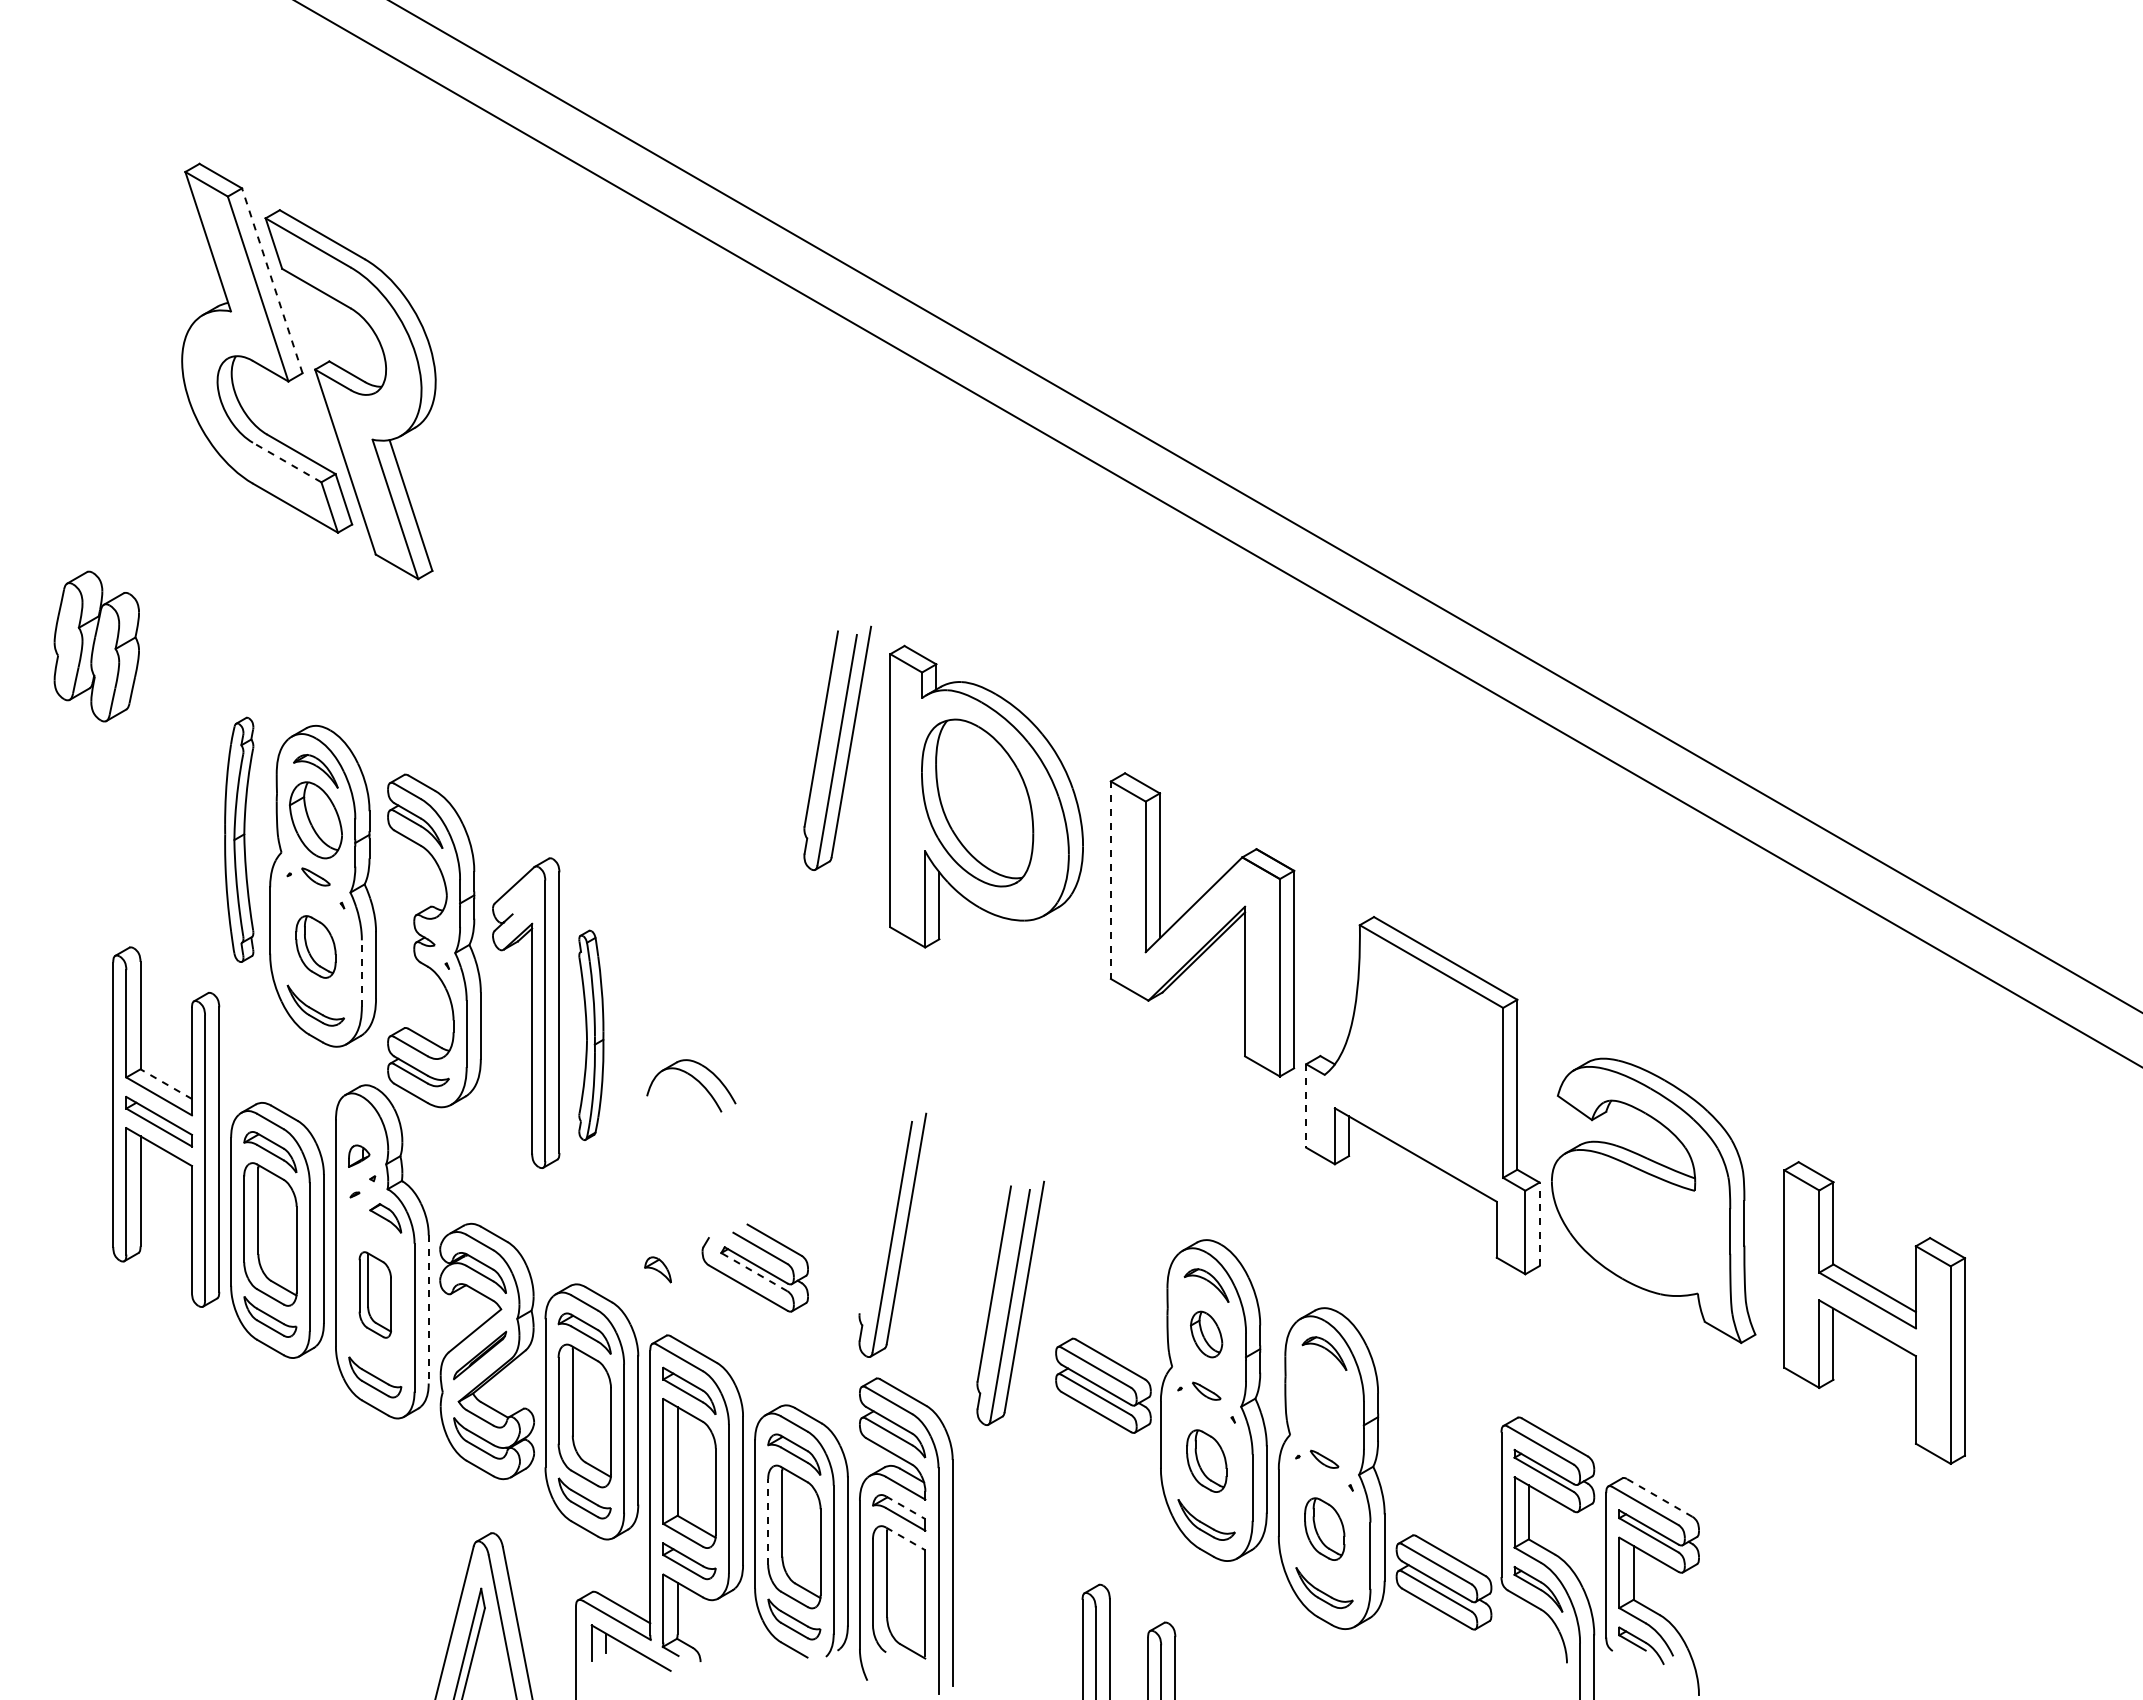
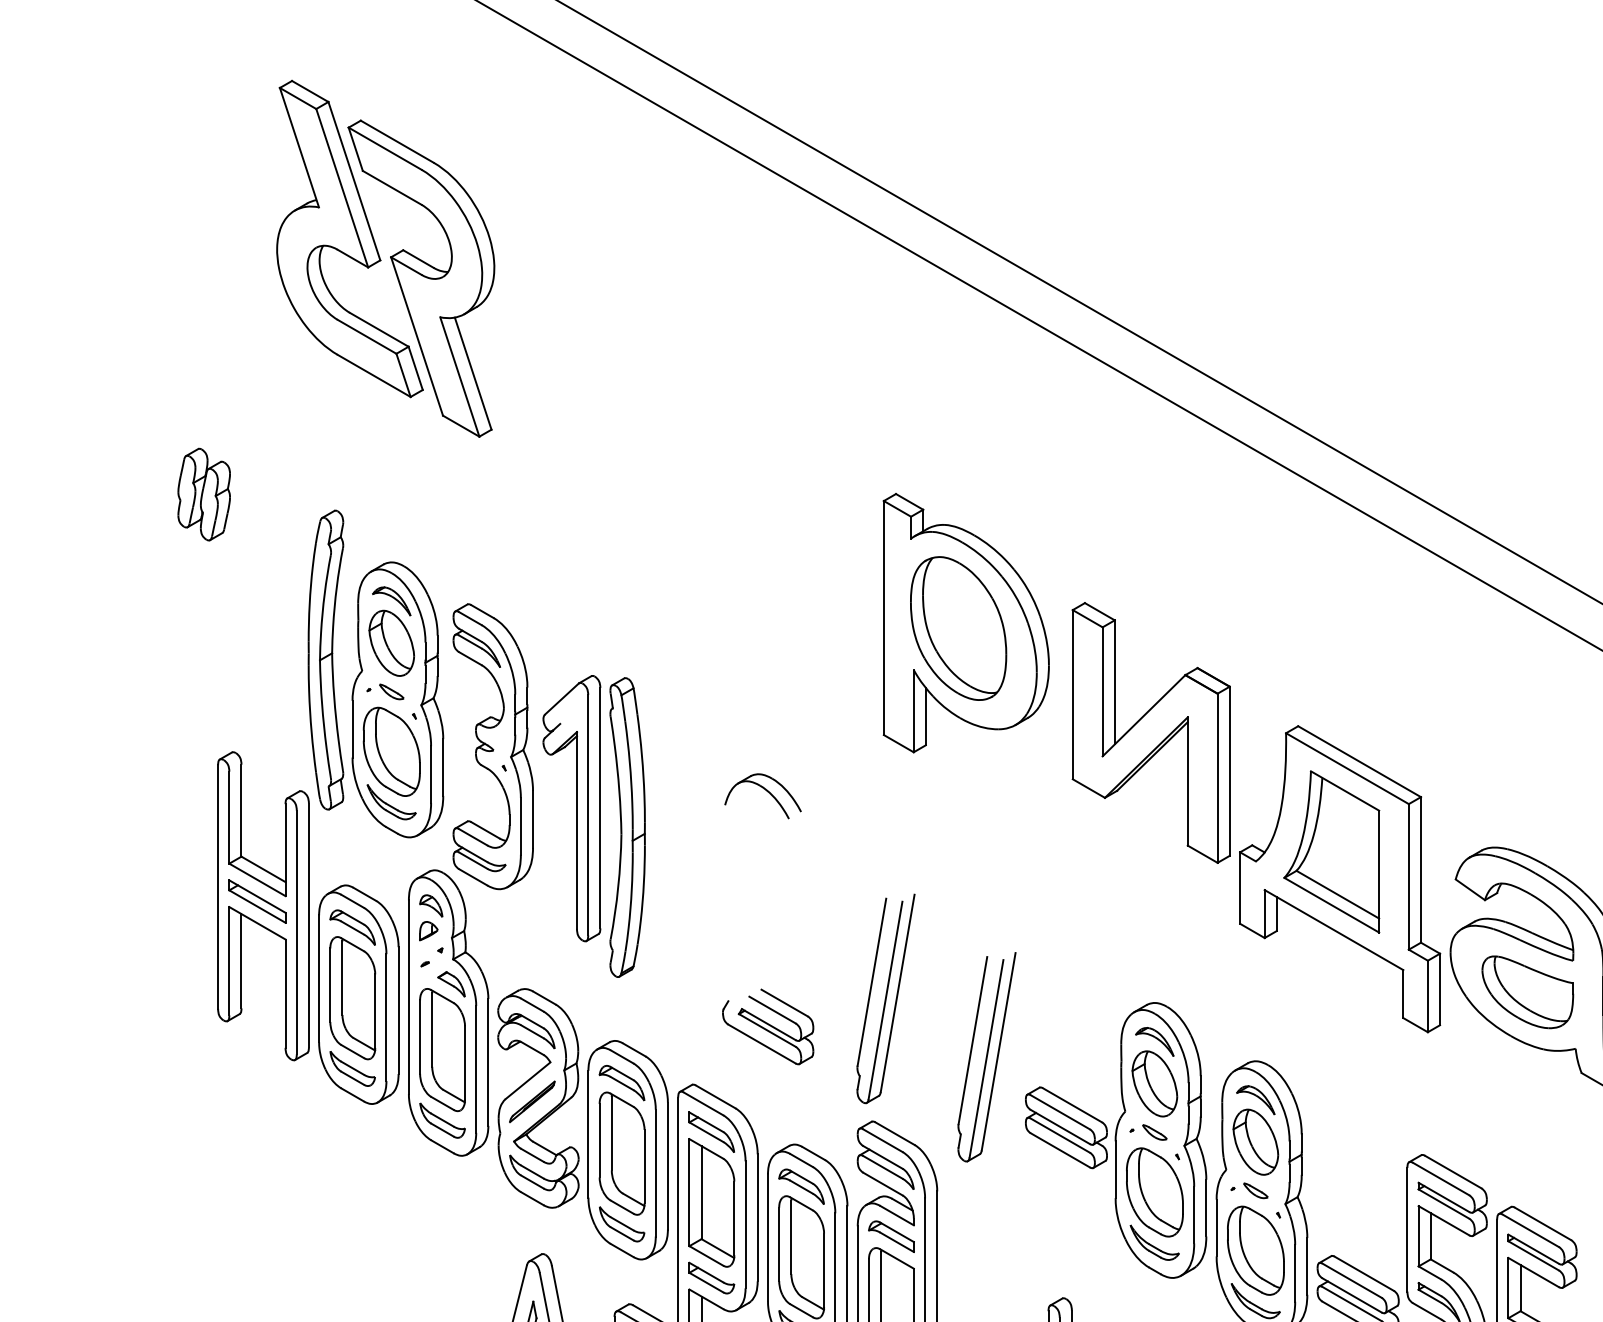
line: (272, 280) -> (354, 180), dashed -> solid
line: (287, 462) -> (367, 336), dashed -> solid
part: (97, 646) -> (204, 494), size x0.71
part: (837, 747) -> (838, 580), removed
part: (239, 839) -> (326, 659), size x1.43
line: (1110, 880) -> (1072, 694), dashed -> solid
part: (315, 946) -> (391, 751), size x1.67
line: (361, 972) -> (430, 773), dashed -> solid
part: (591, 1035) -> (627, 827), size x1.67
part: (1412, 1063) -> (1331, 851), added
part: (695, 1080) -> (766, 791), moved
line: (166, 1084) -> (263, 869), dashed -> solid
line: (1306, 1105) -> (1240, 887), dashed -> solid
line: (876, 1215) -> (871, 981), added
line: (1539, 1224) -> (1439, 989), dashed -> solid
part: (1641, 1227) -> (1527, 992), added
part: (657, 1269) -> (430, 905), moved
line: (753, 1271) -> (766, 1029), dashed -> solid
part: (375, 1294) -> (442, 1049), size x1.67
line: (428, 1310) -> (488, 1063), dashed -> solid
part: (1206, 1334) -> (1154, 1083), size x1.67
part: (1324, 1402) -> (1255, 1142), added
part: (1206, 1460) -> (1154, 1191), size x1.67
line: (1659, 1497) -> (1542, 1223), dashed -> solid
line: (905, 1507) -> (896, 1232), dashed -> solid
line: (768, 1521) -> (779, 1244), dashed -> solid
part: (1324, 1528) -> (1255, 1250), size x1.67
line: (905, 1538) -> (896, 1258), dashed -> solid

